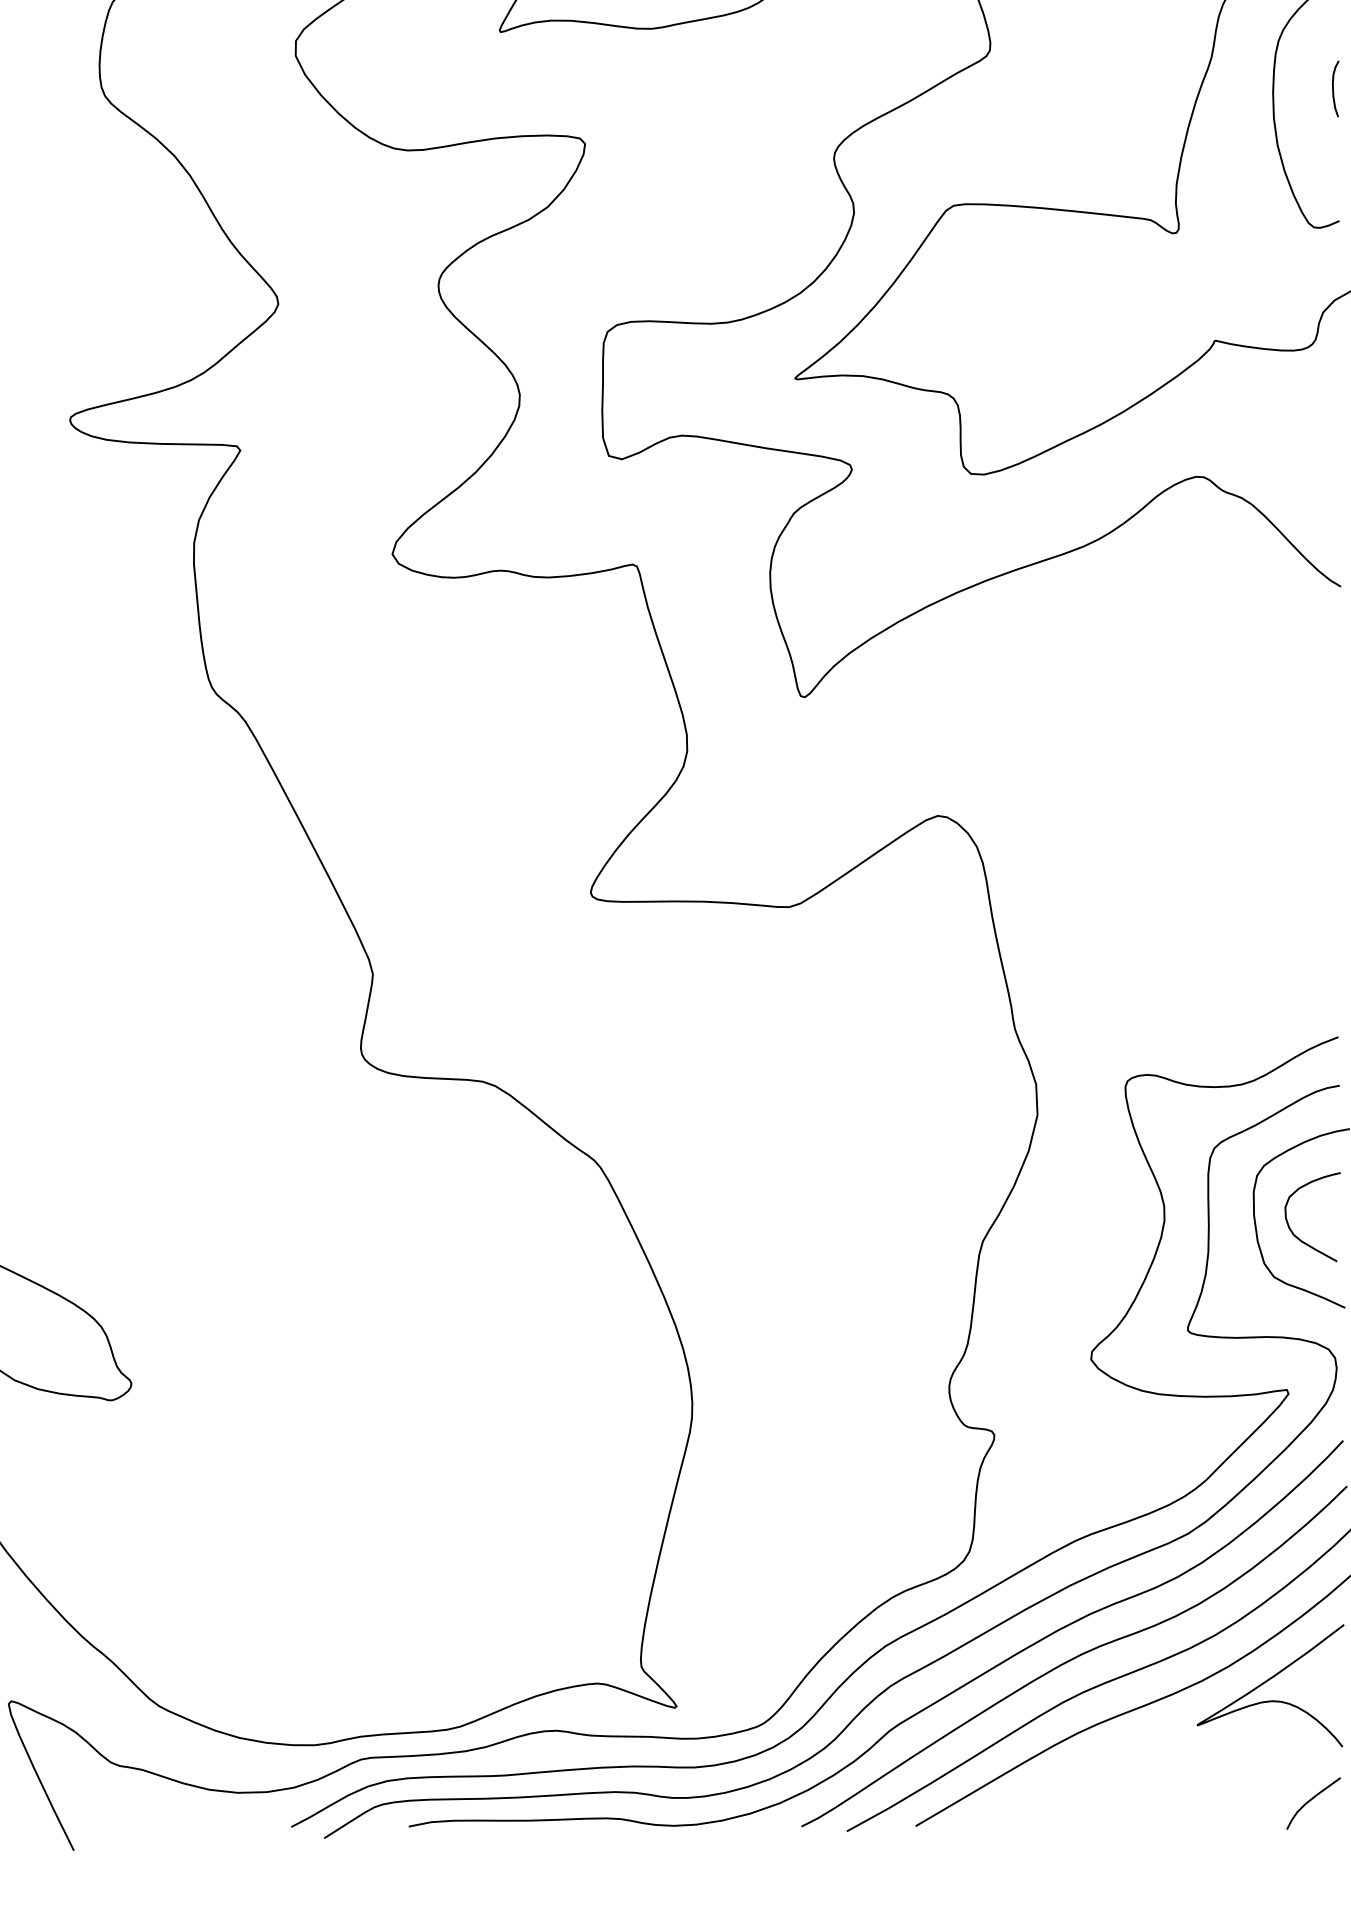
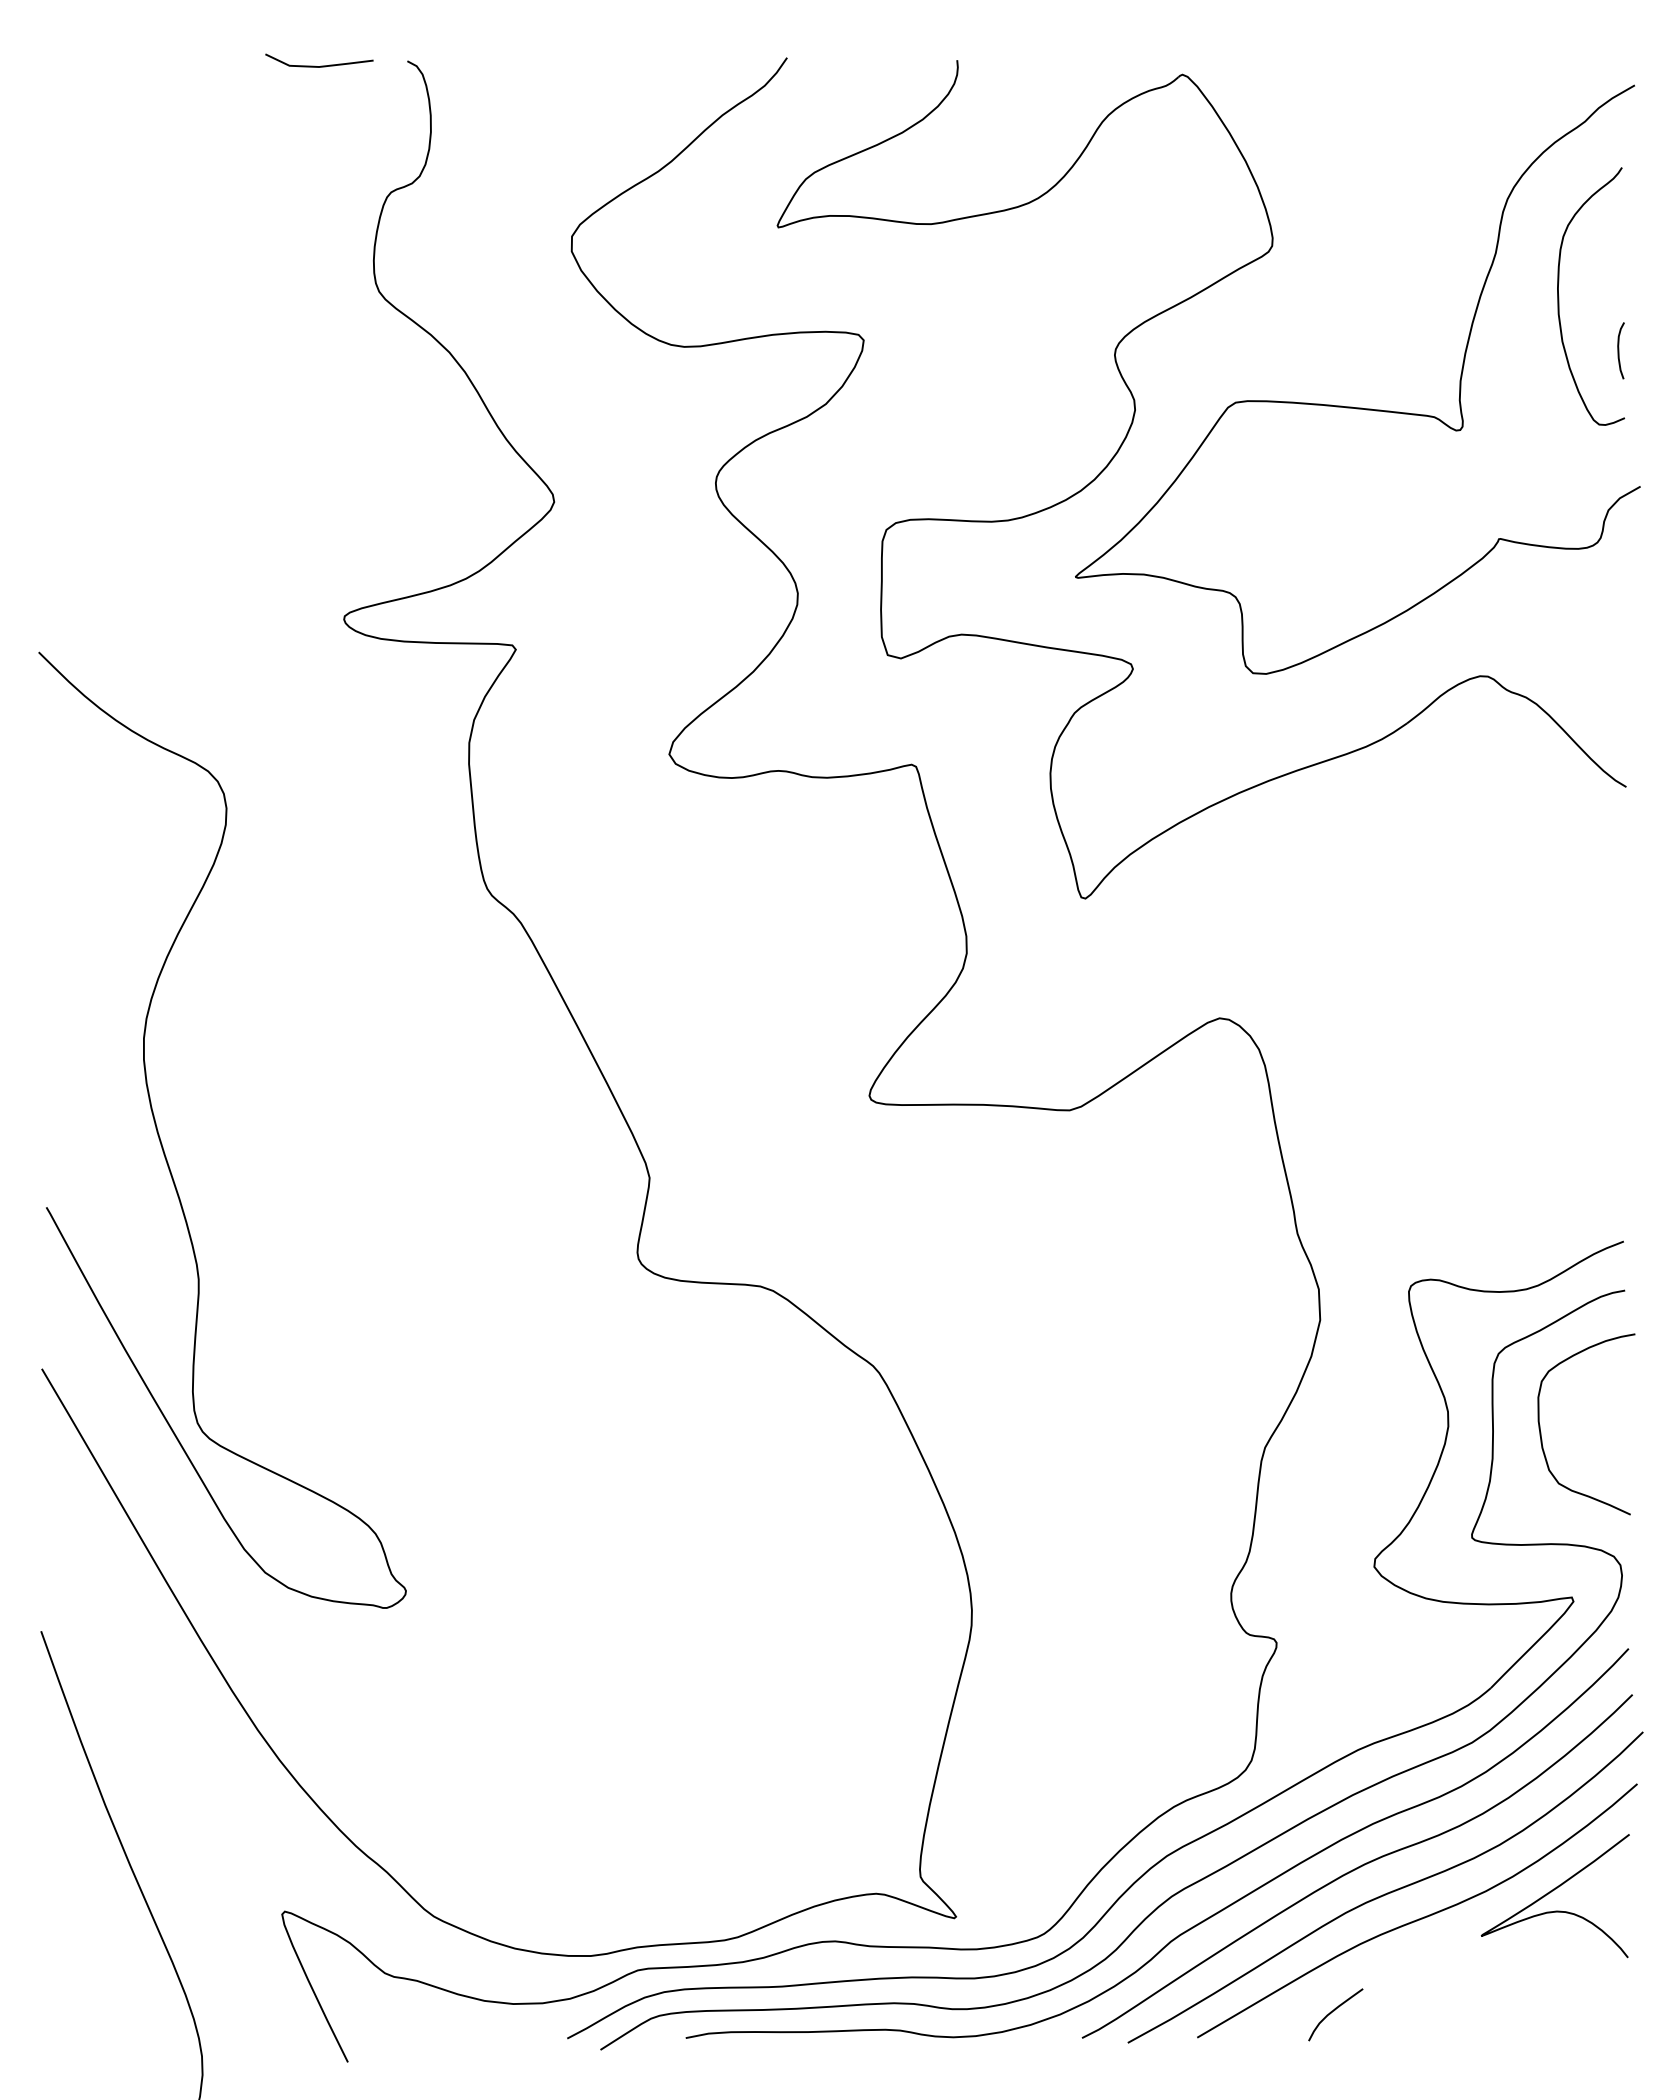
curve: (1334, 88) -> (1619, 350), moved
curve: (1289, 1225) -> (1574, 1431), removed
curve: (1312, 1800) -> (1334, 2011), moved

